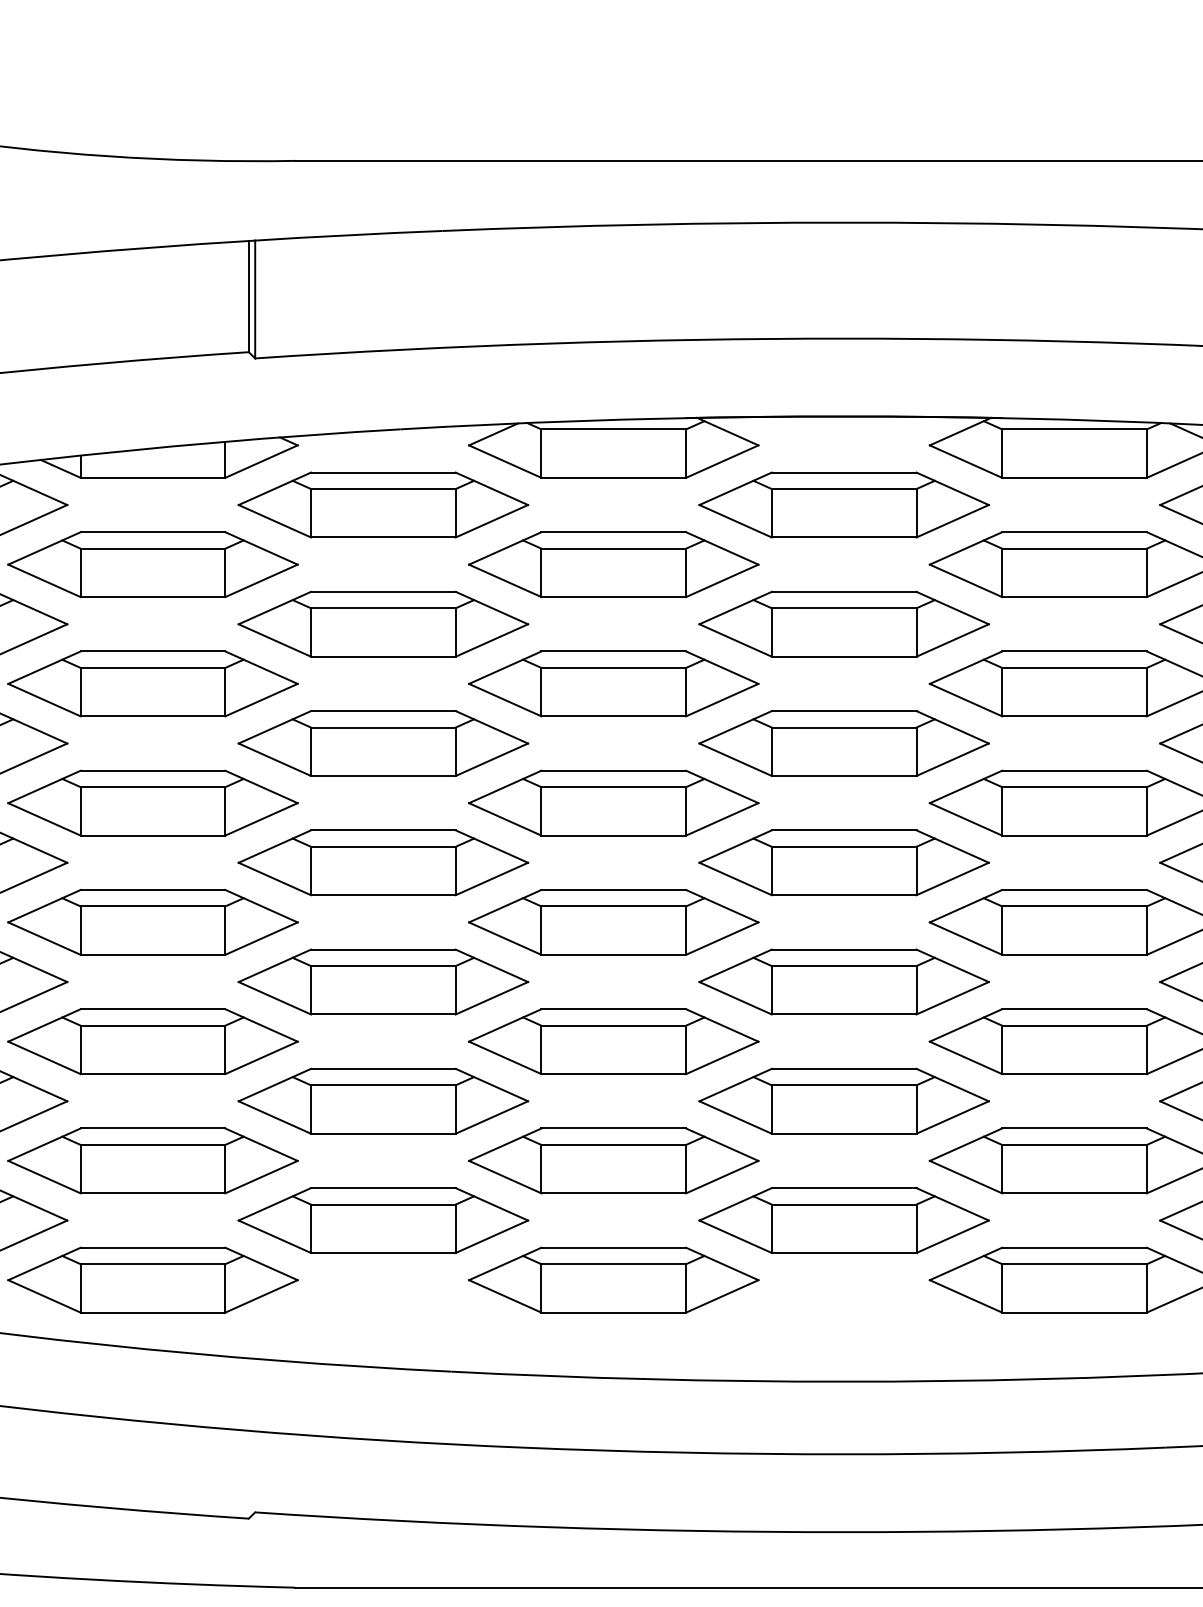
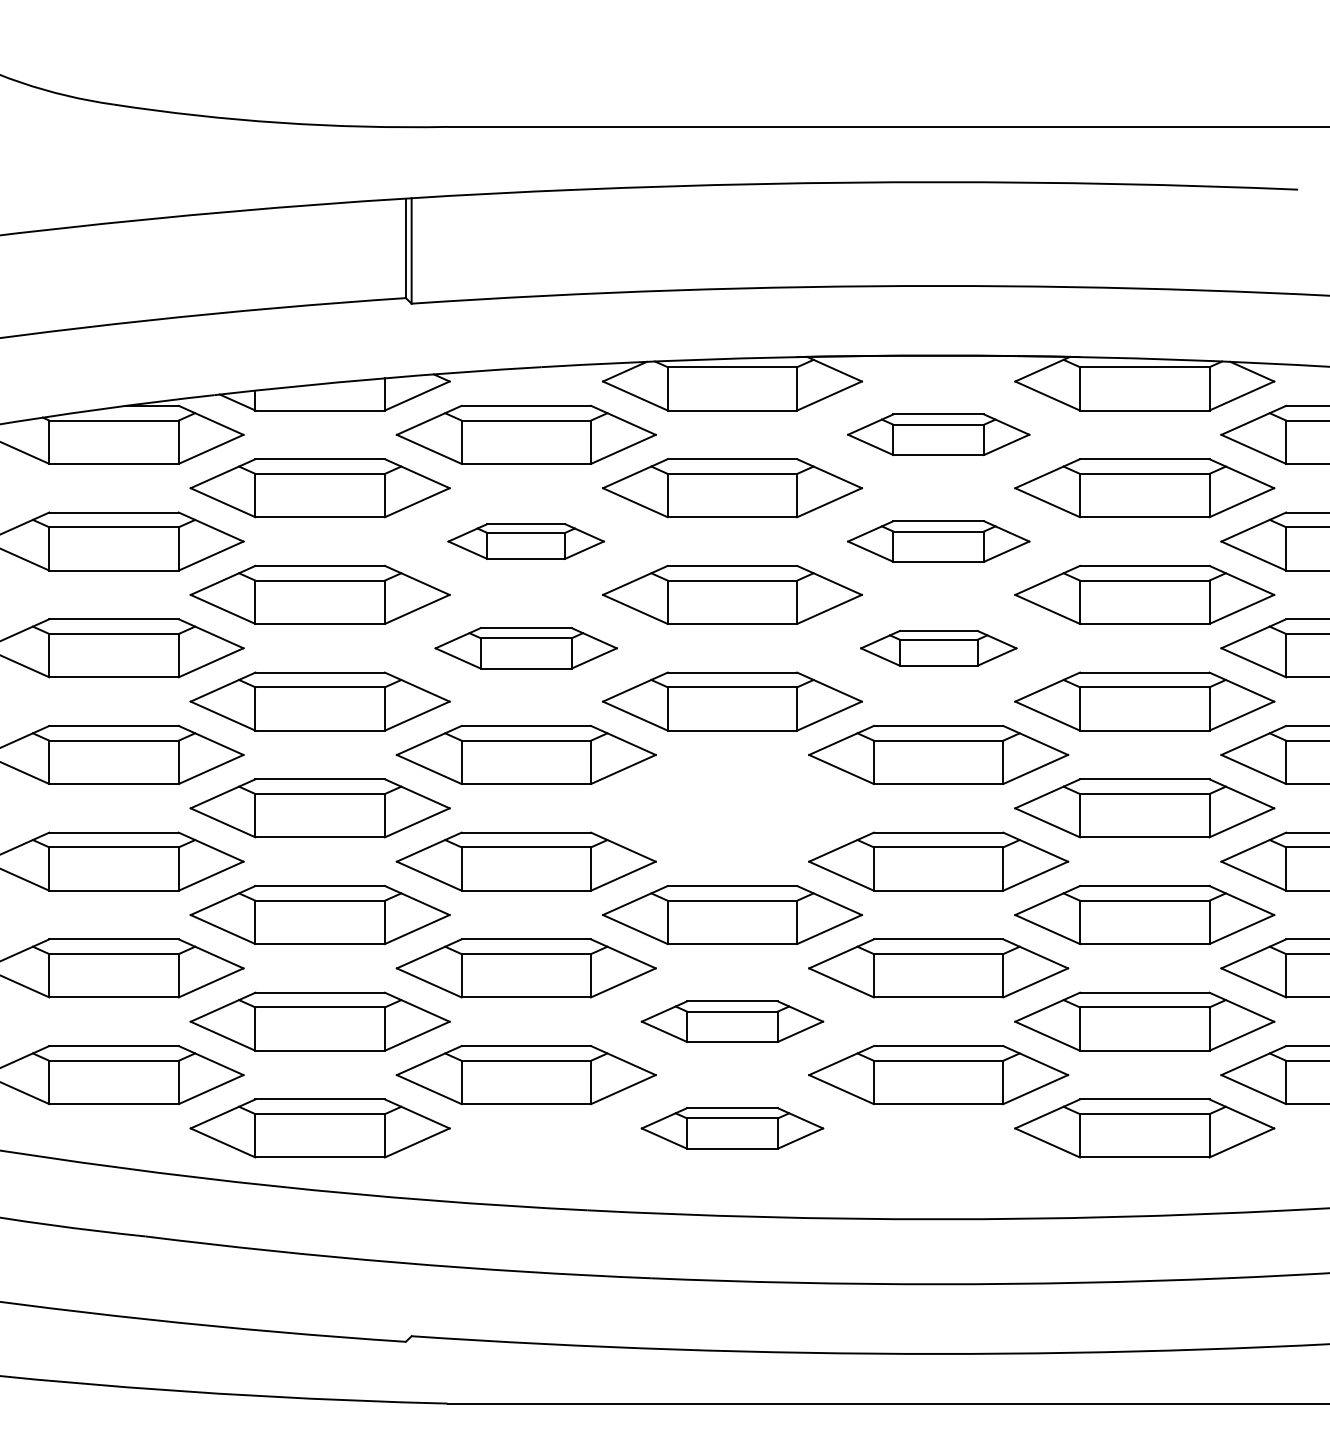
part: (844, 504) -> (938, 434), size x0.7
part: (382, 624) -> (525, 541), size x0.6
part: (844, 624) -> (938, 541), size x0.7
part: (382, 743) -> (525, 648), size x0.7
part: (844, 743) -> (938, 648), size x0.6
part: (612, 922) -> (731, 808), removed
part: (613, 1160) -> (732, 1021), size x0.7
part: (613, 1280) -> (732, 1128), size x0.7

